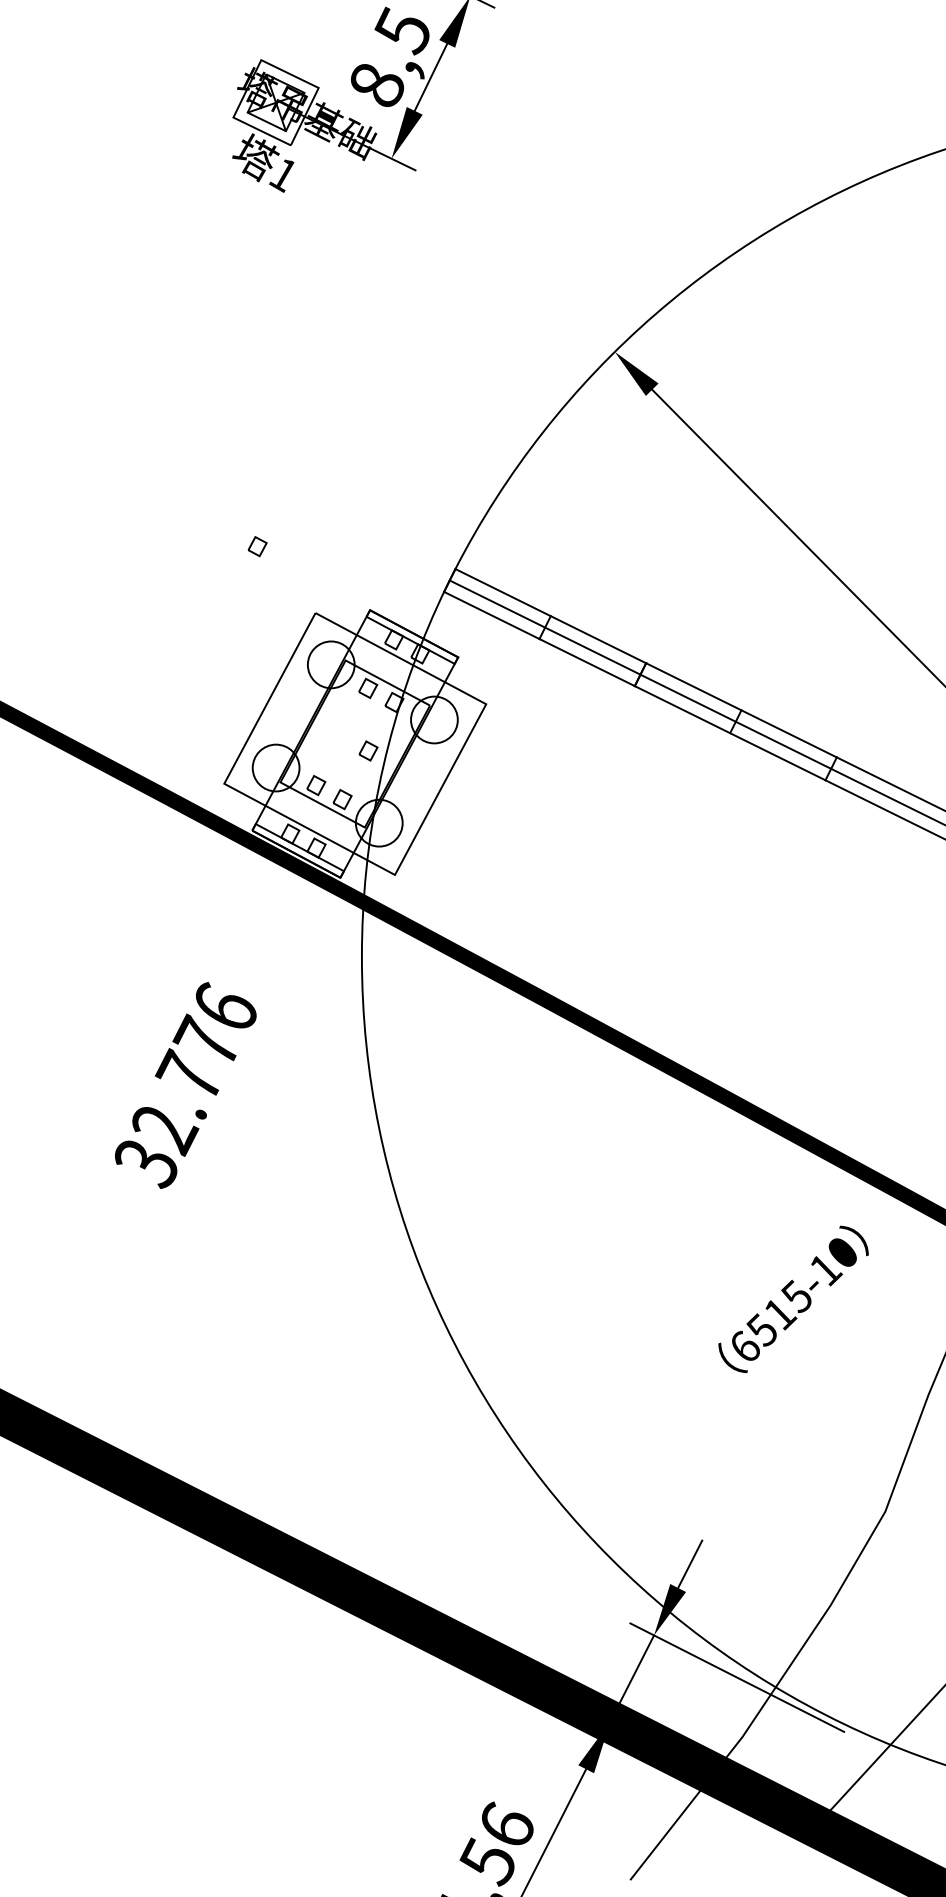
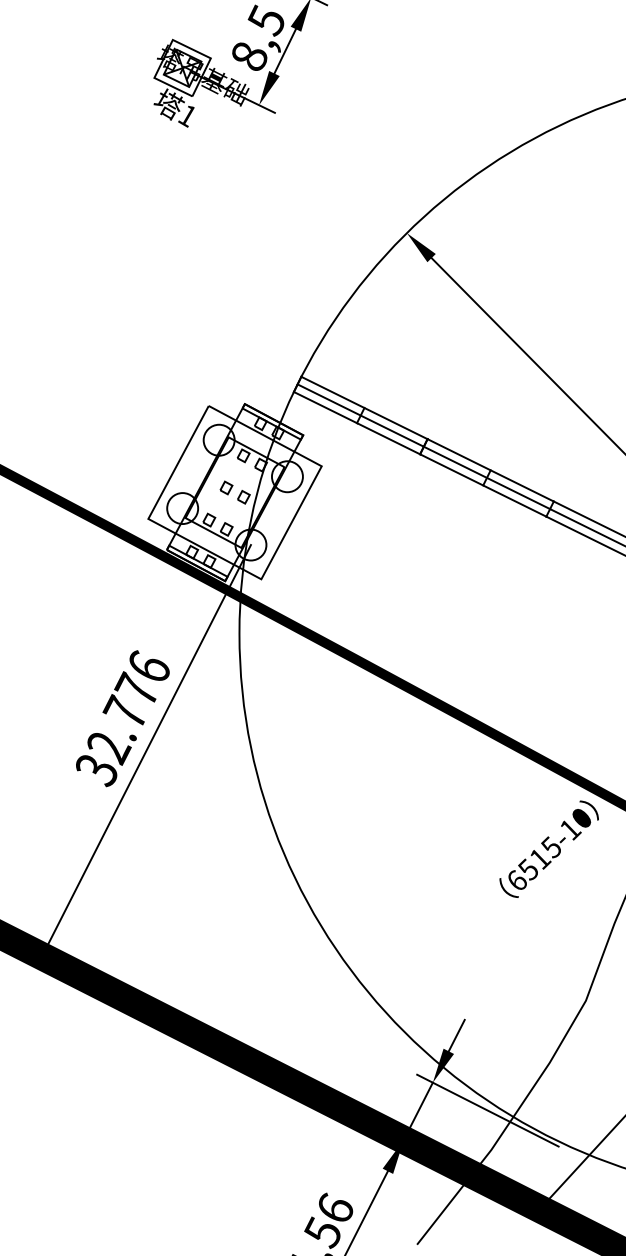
part: (257, 545) -> (226, 487), moved
line: (221, 1133) -> (146, 750), added
text: (792, 1298) -> (548, 848), moved

